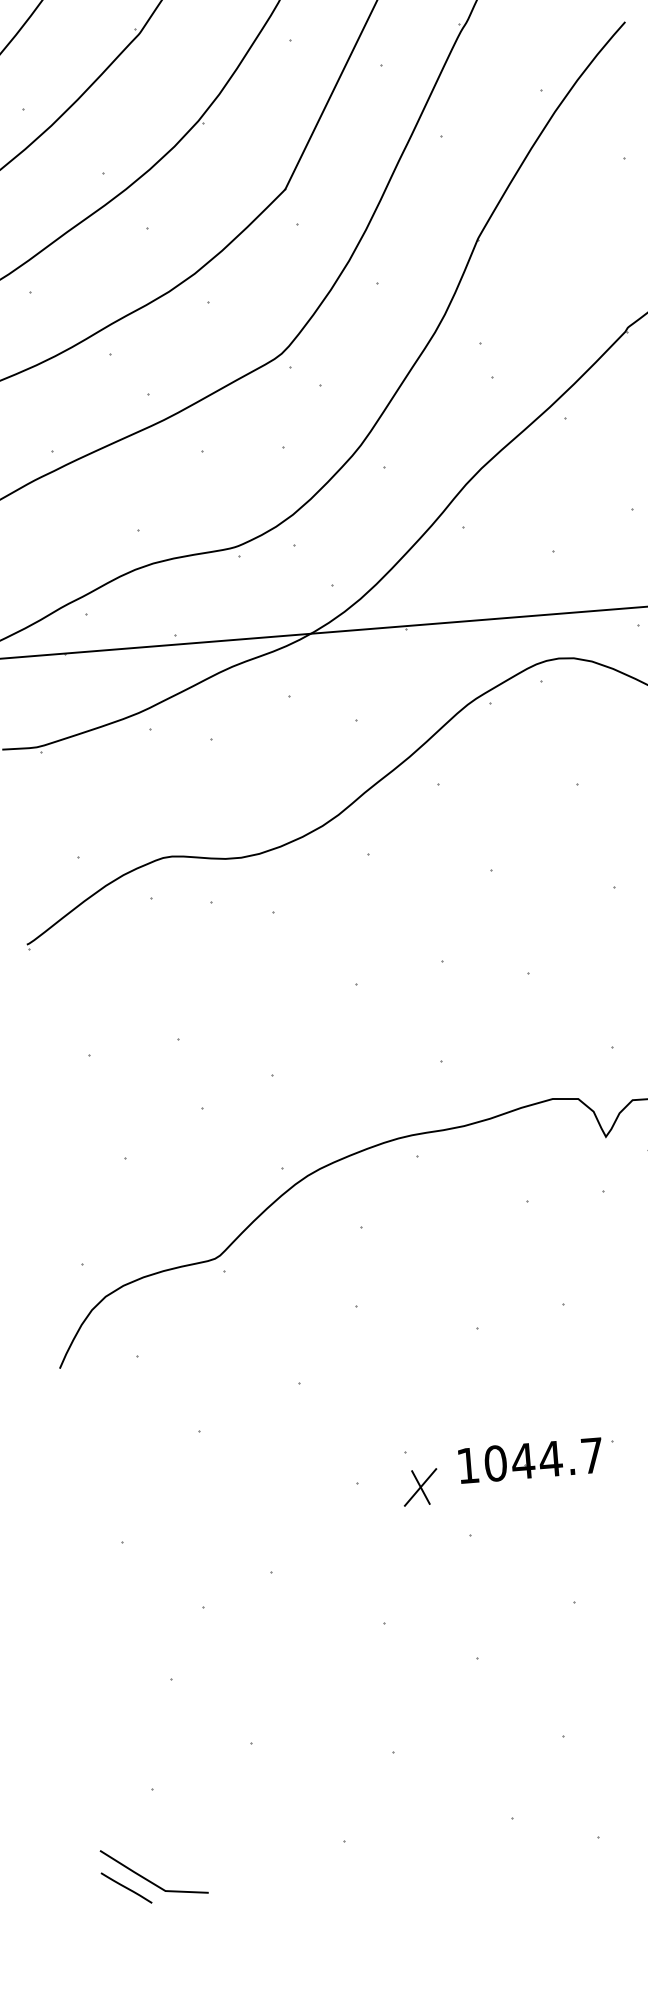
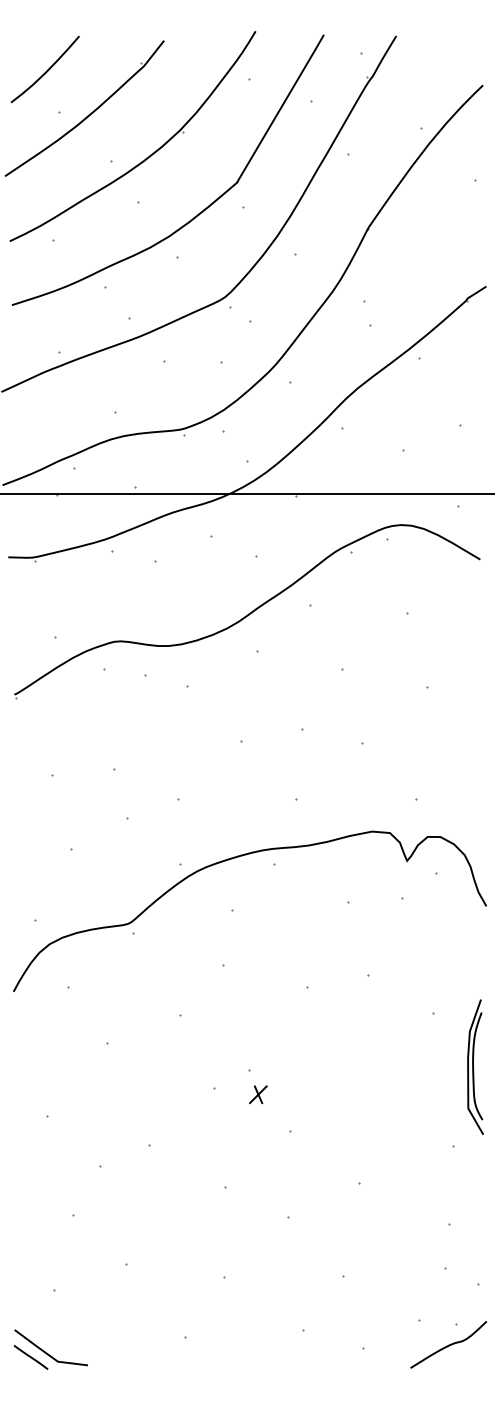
part: (536, 1459) -> (340, 1081), removed
part: (420, 1486) -> (258, 1094), size x0.7

